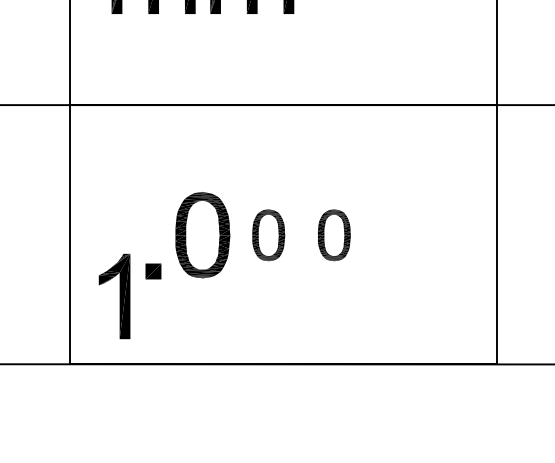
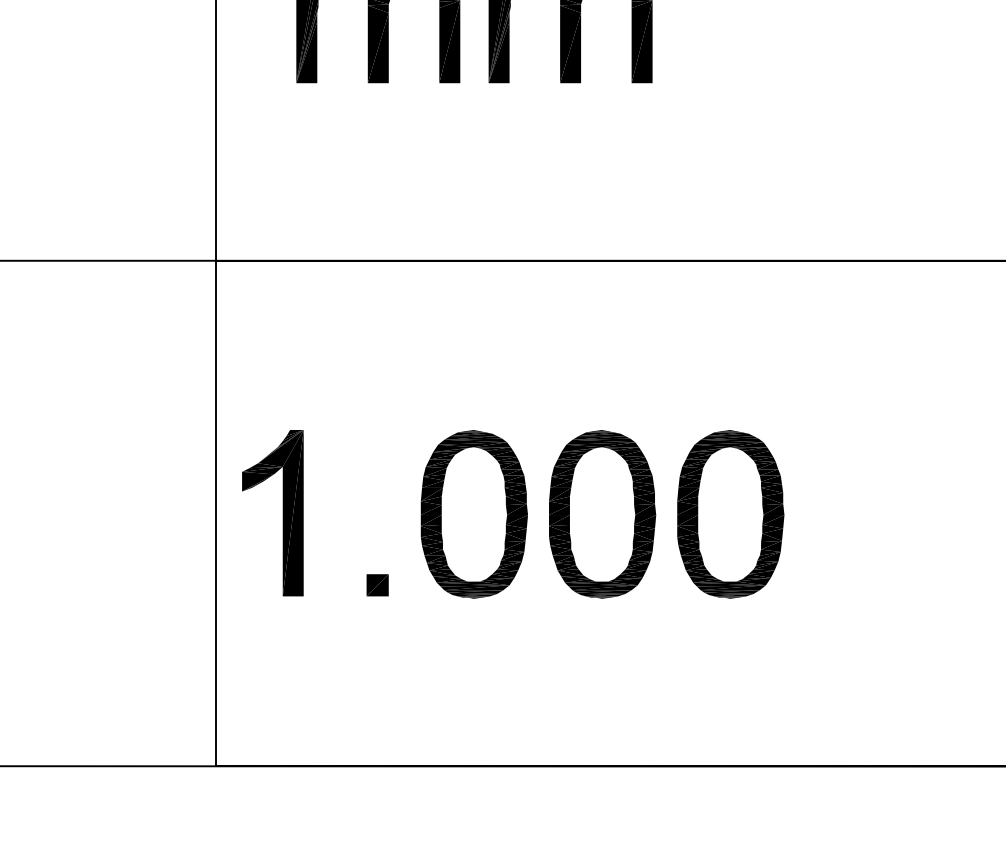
part: (268, 235) -> (602, 515), size x1.67
part: (334, 235) -> (731, 515), size x1.67
part: (152, 271) -> (376, 585), size x0.71
part: (114, 296) -> (272, 513), moved

